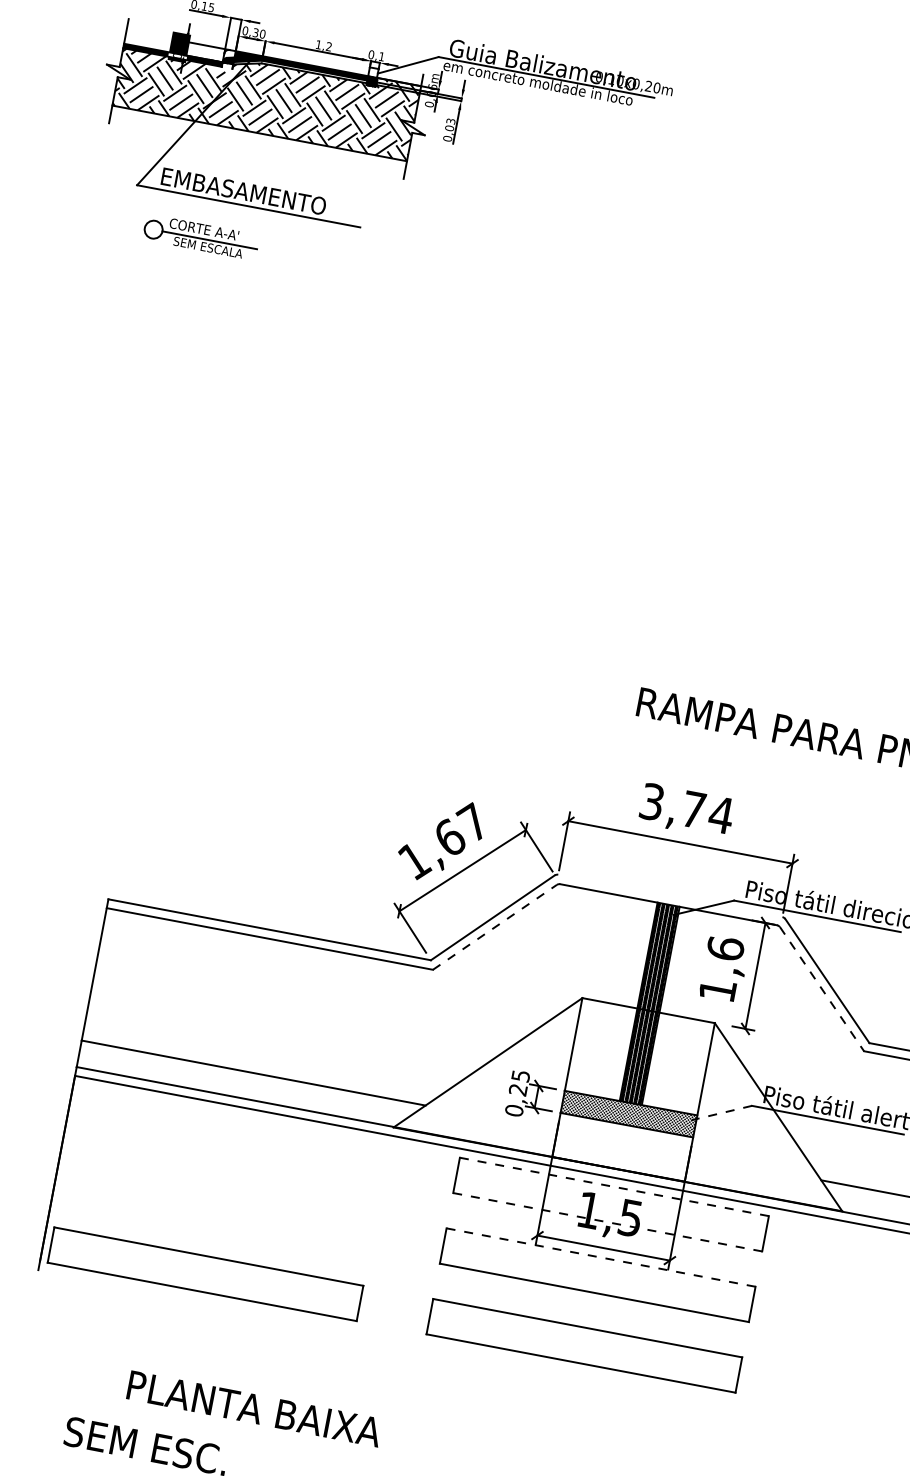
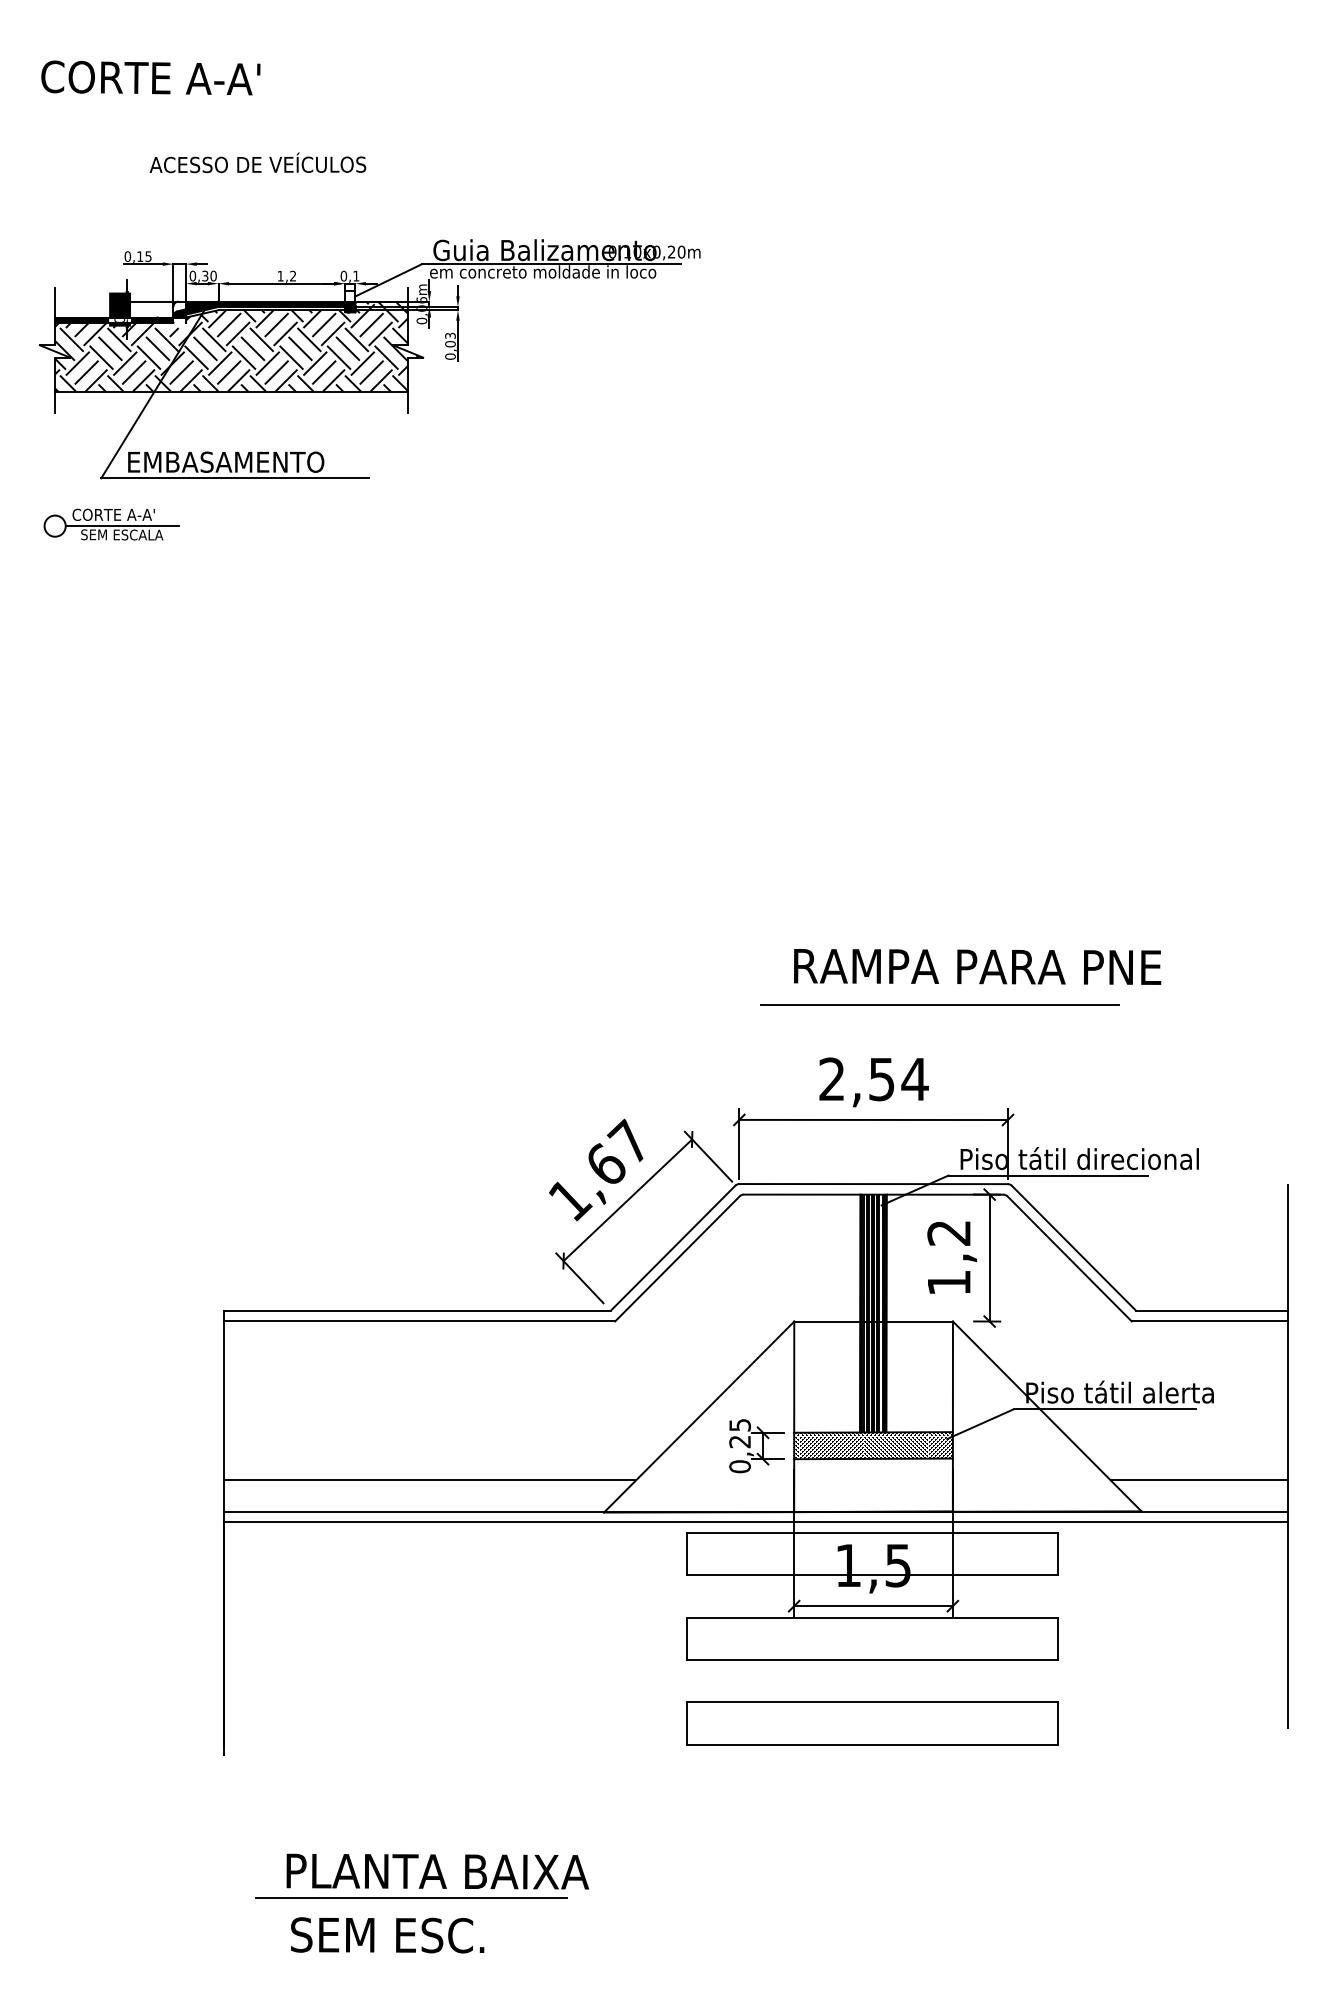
part: (200, 237) -> (111, 524), moved
line: (753, 756) -> (939, 1004), added
text: (672, 805) -> (856, 1079), 3,74 -> 2,54
line: (670, 896) -> (873, 1184), added
line: (494, 927) -> (677, 1258), dashed -> solid
text: (725, 948) -> (949, 1232), 1,6 -> 1,2
line: (821, 989) -> (1069, 1259), dashed -> solid
line: (721, 1113) -> (980, 1424), dashed -> solid
line: (615, 1187) -> (873, 1533), dashed -> solid
line: (608, 1222) -> (873, 1575), dashed -> solid
line: (601, 1257) -> (873, 1617), dashed -> solid
part: (205, 1274) -> (418, 1723), removed
text: (254, 1408) -> (437, 1871), moved
line: (171, 1419) -> (410, 1898), added

